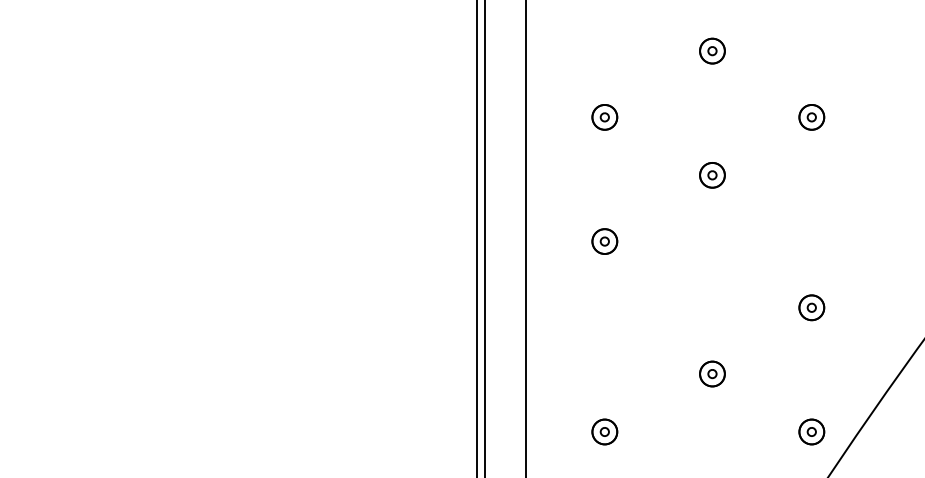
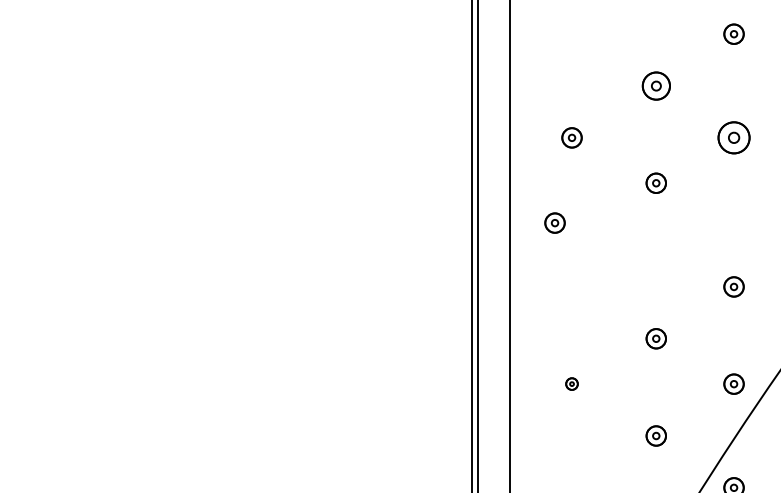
part: (711, 50) -> (655, 85), size x1.4
part: (811, 116) -> (733, 137), size x1.6
part: (604, 240) -> (554, 222), moved
part: (604, 431) -> (571, 383), size x0.6

